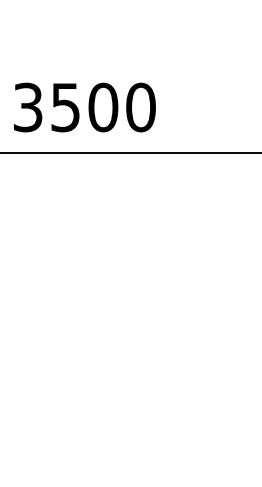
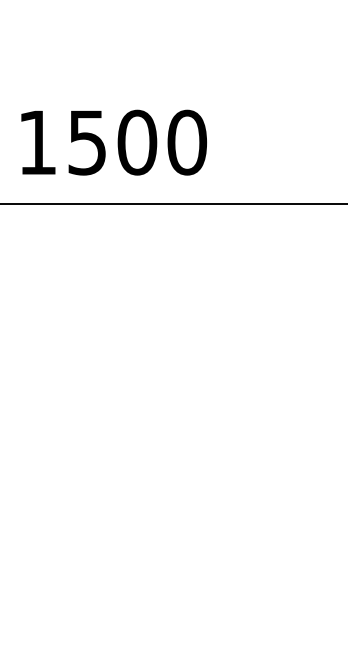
text: (28, 107) -> (37, 142), 3500 -> 1500

